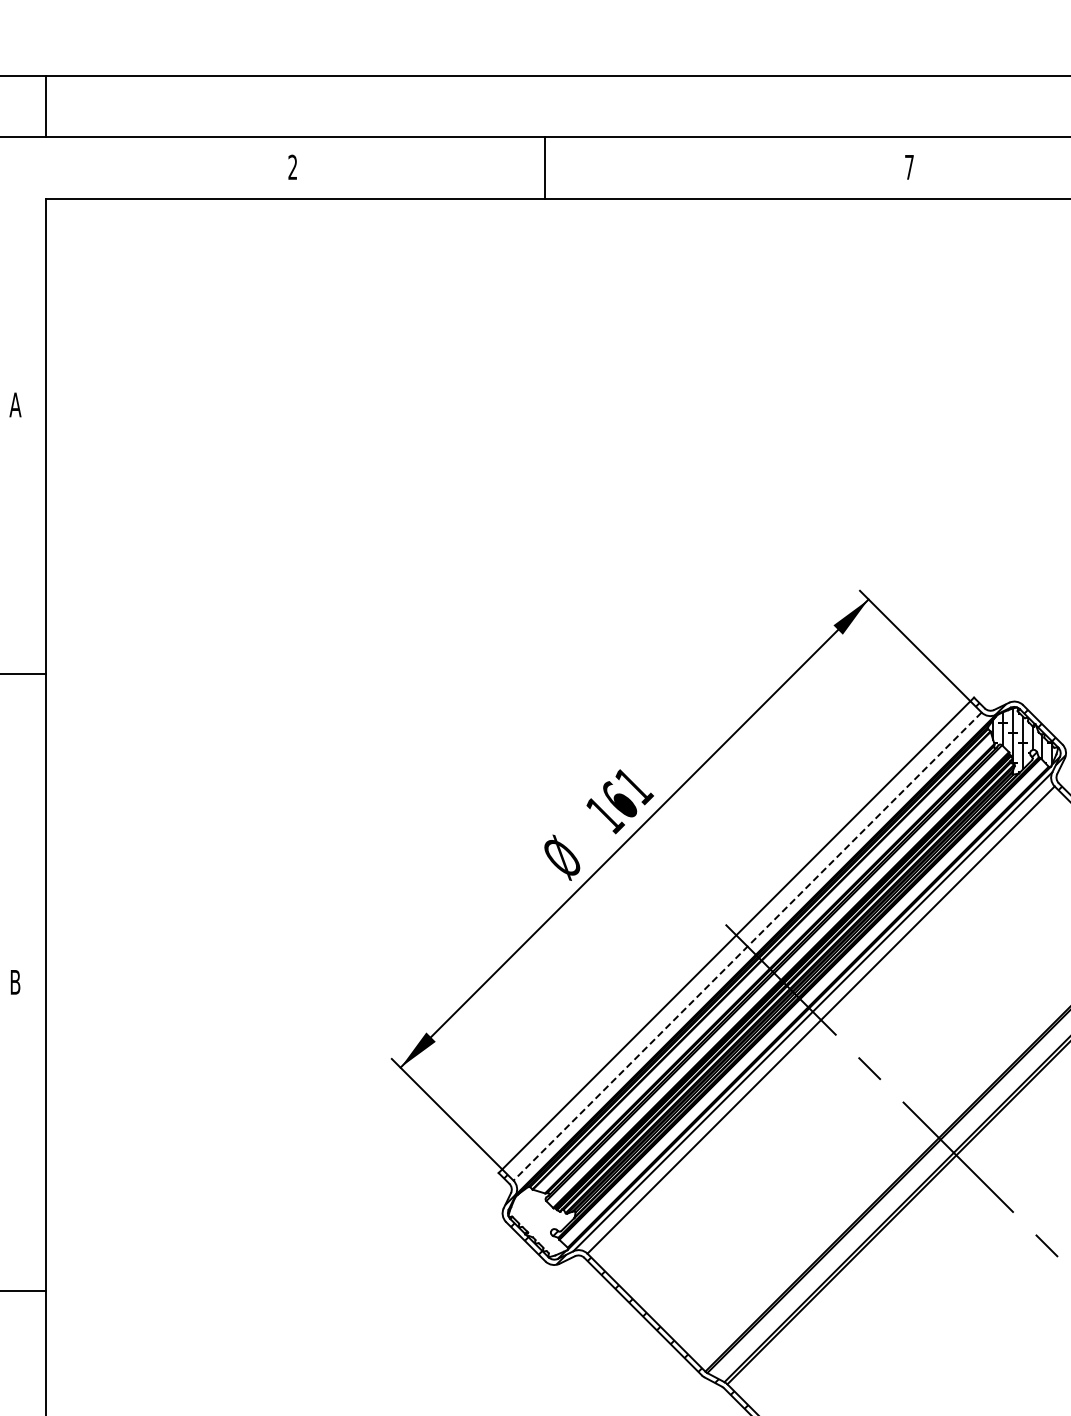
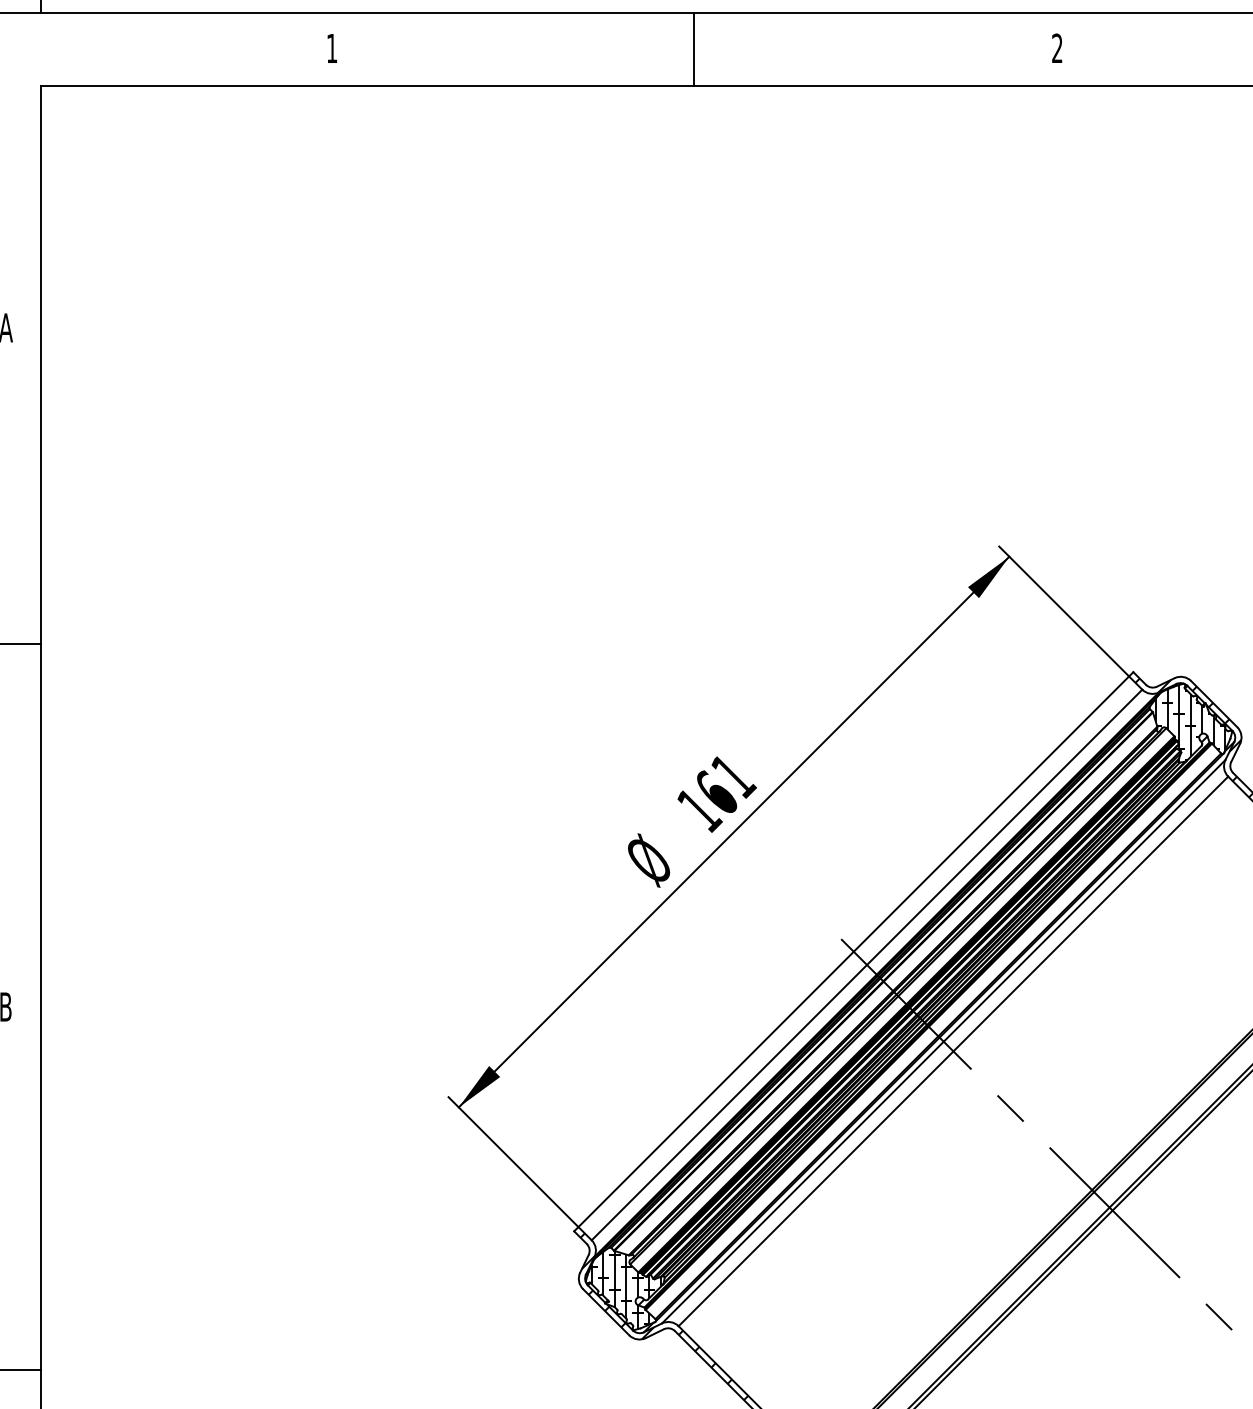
text: (292, 166) -> (331, 47), 2 -> 1
text: (909, 166) -> (1057, 47), 7 -> 2
line: (544, 167) -> (693, 48), moved
line: (747, 946) -> (866, 964), dashed -> solid
hatch: (542, 1222) -> (625, 1289), added

